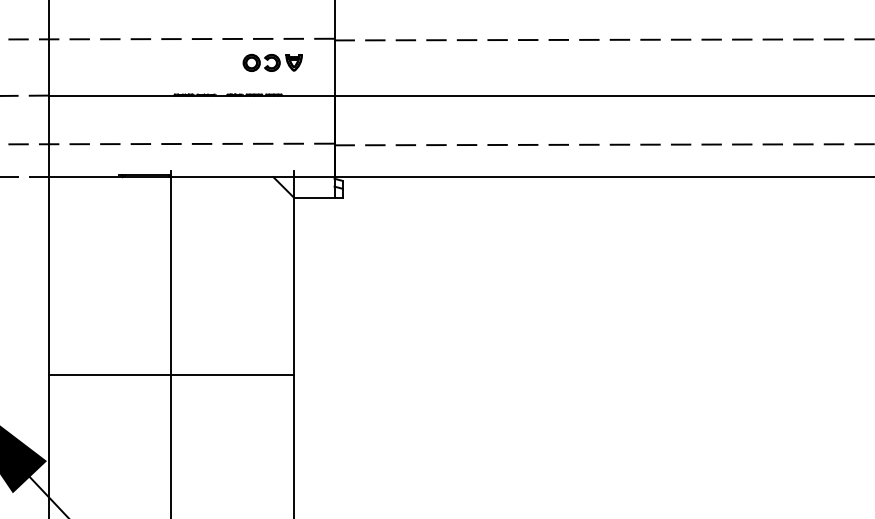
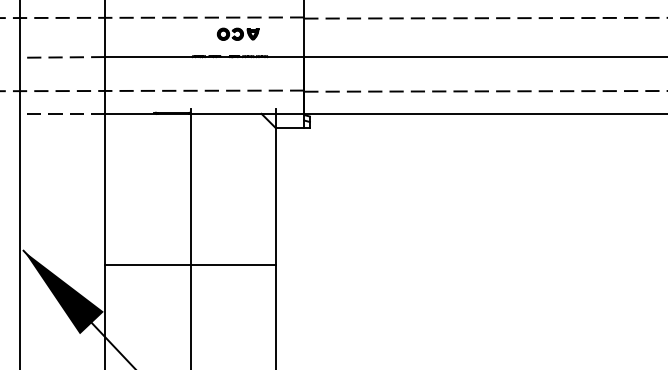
part: (271, 61) -> (237, 33), moved
line: (171, 374) -> (190, 264), moved

